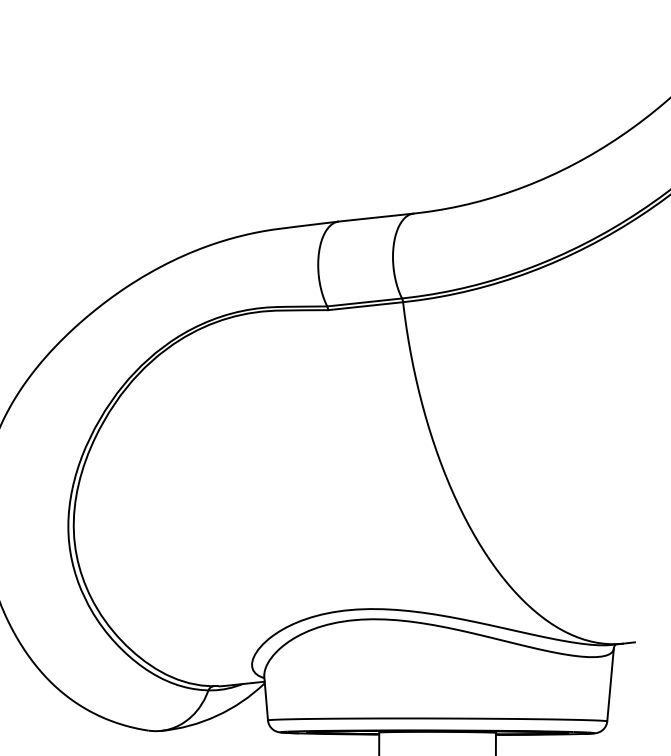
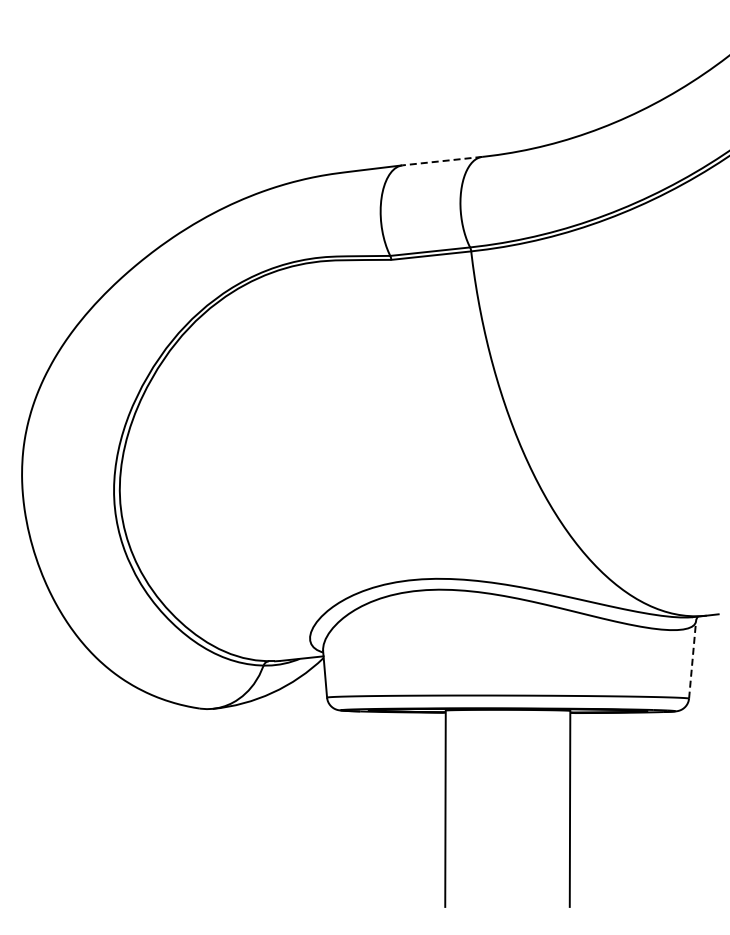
line: (375, 217) -> (441, 161), solid -> dashed
line: (610, 684) -> (692, 659), solid -> dashed

